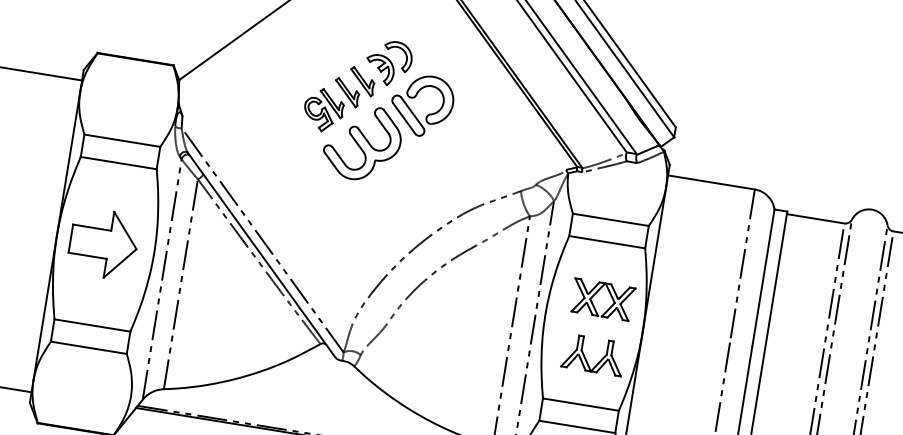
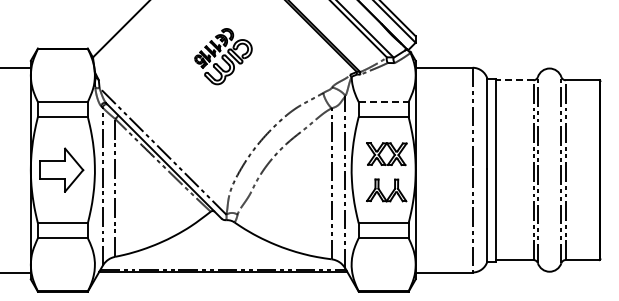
part: (378, 110) -> (223, 56), size x0.6
line: (815, 219) -> (514, 80), solid -> dashed
line: (610, 220) -> (383, 102), solid -> dashed

